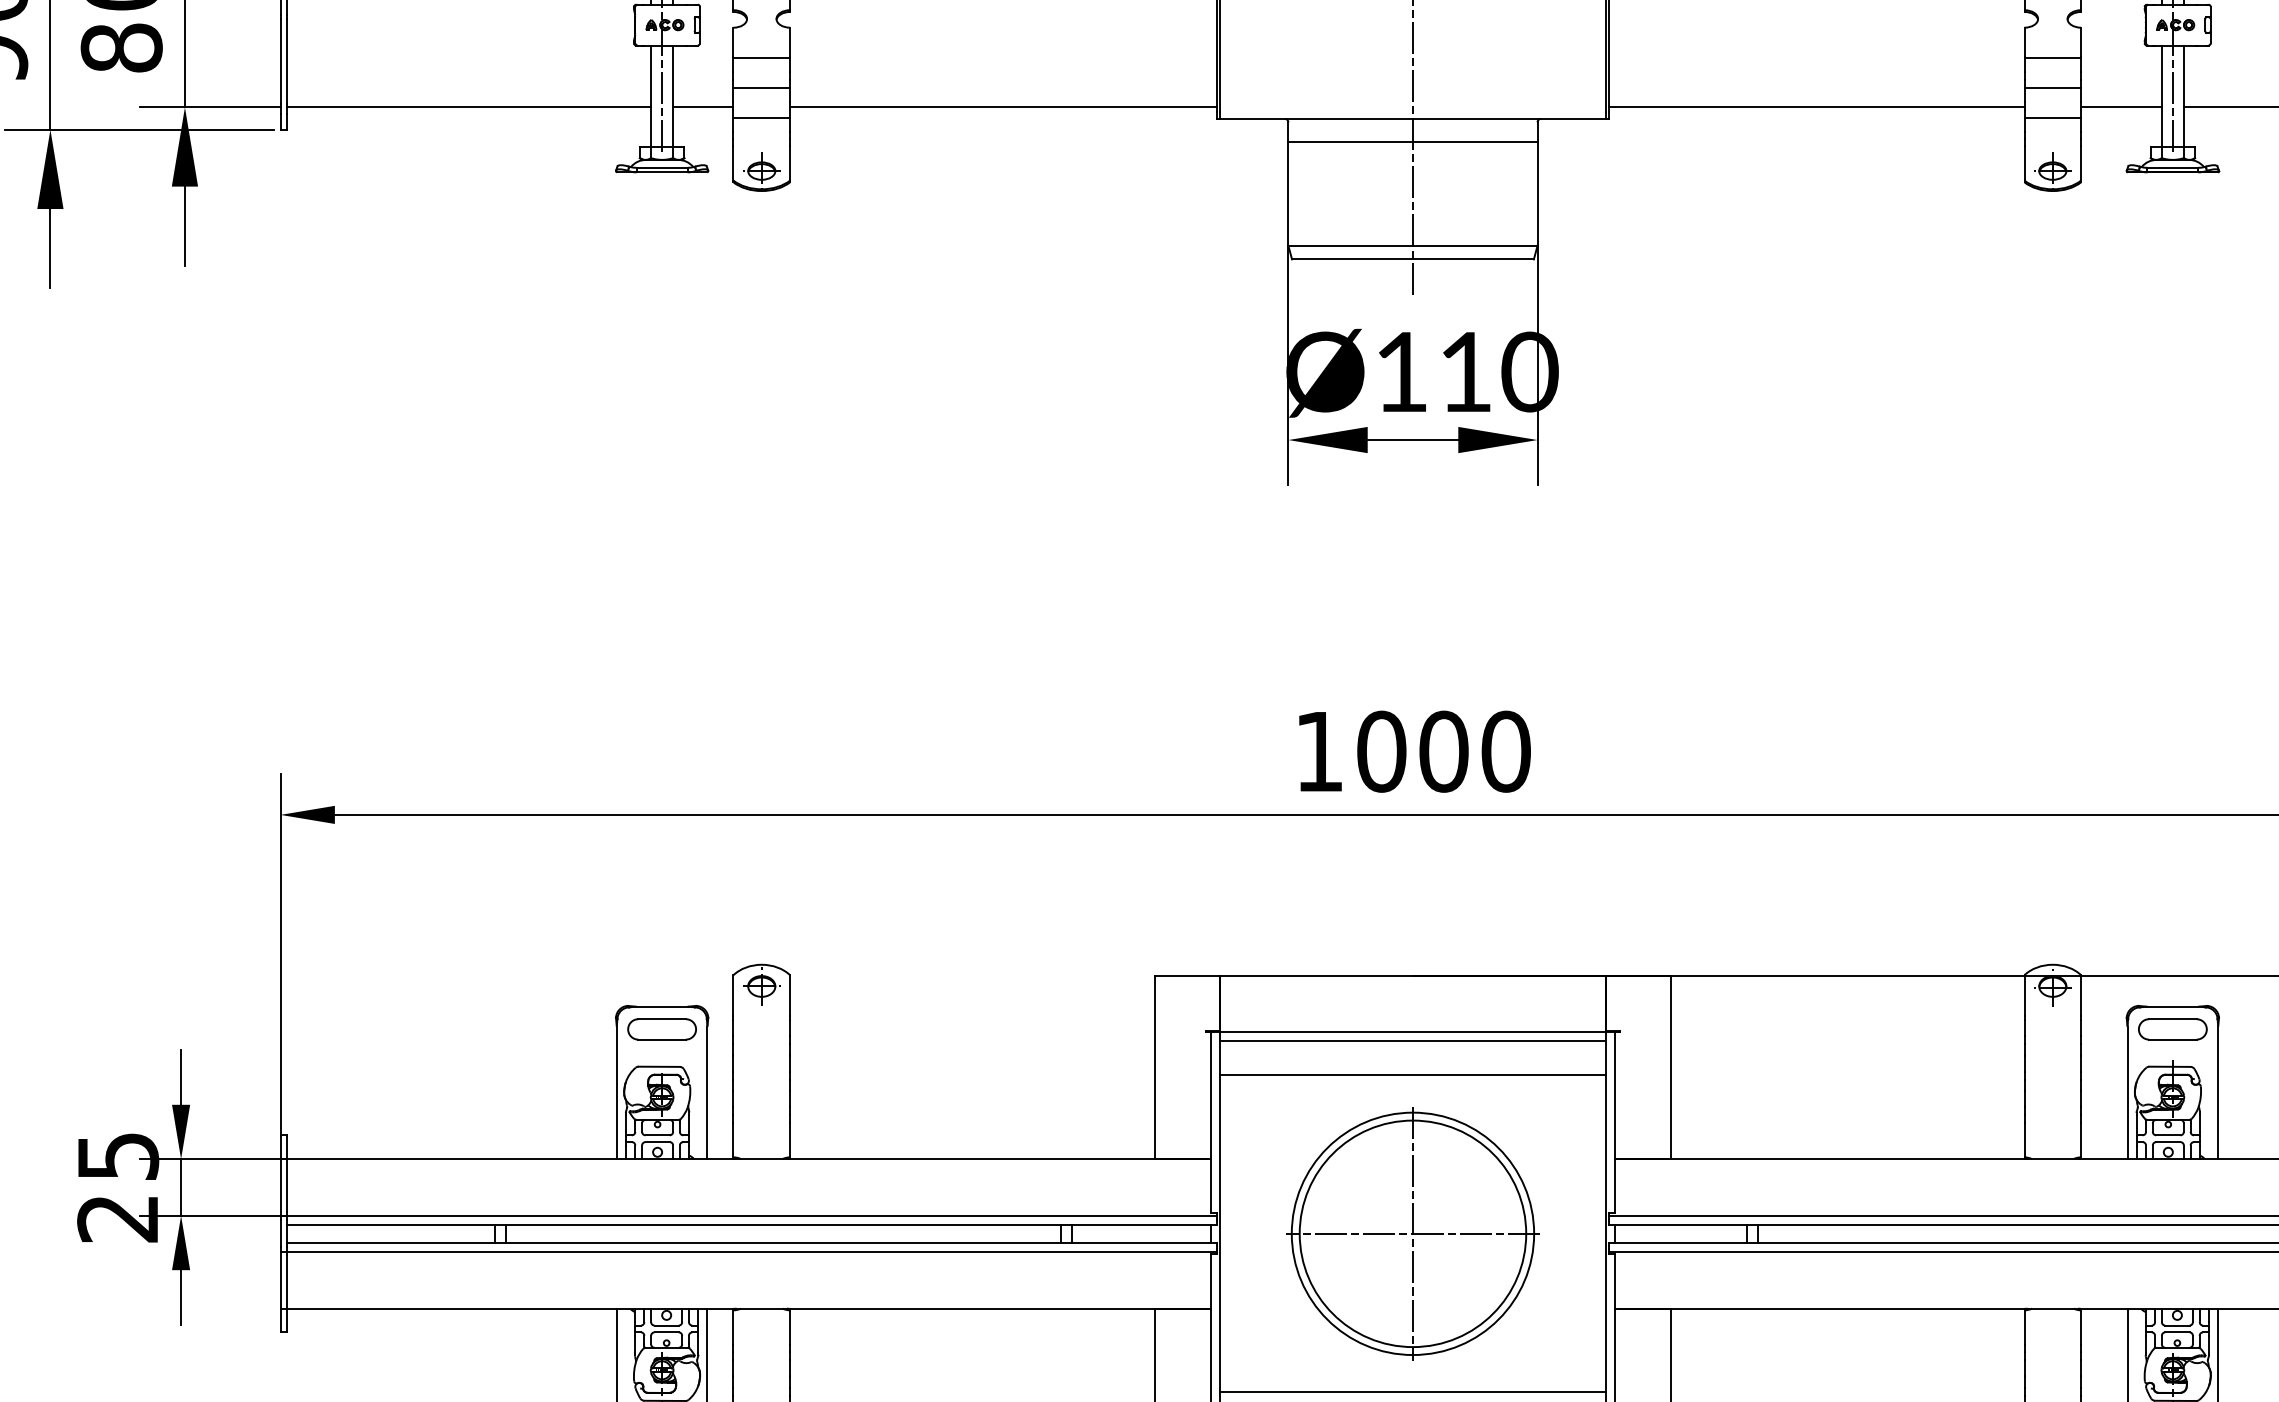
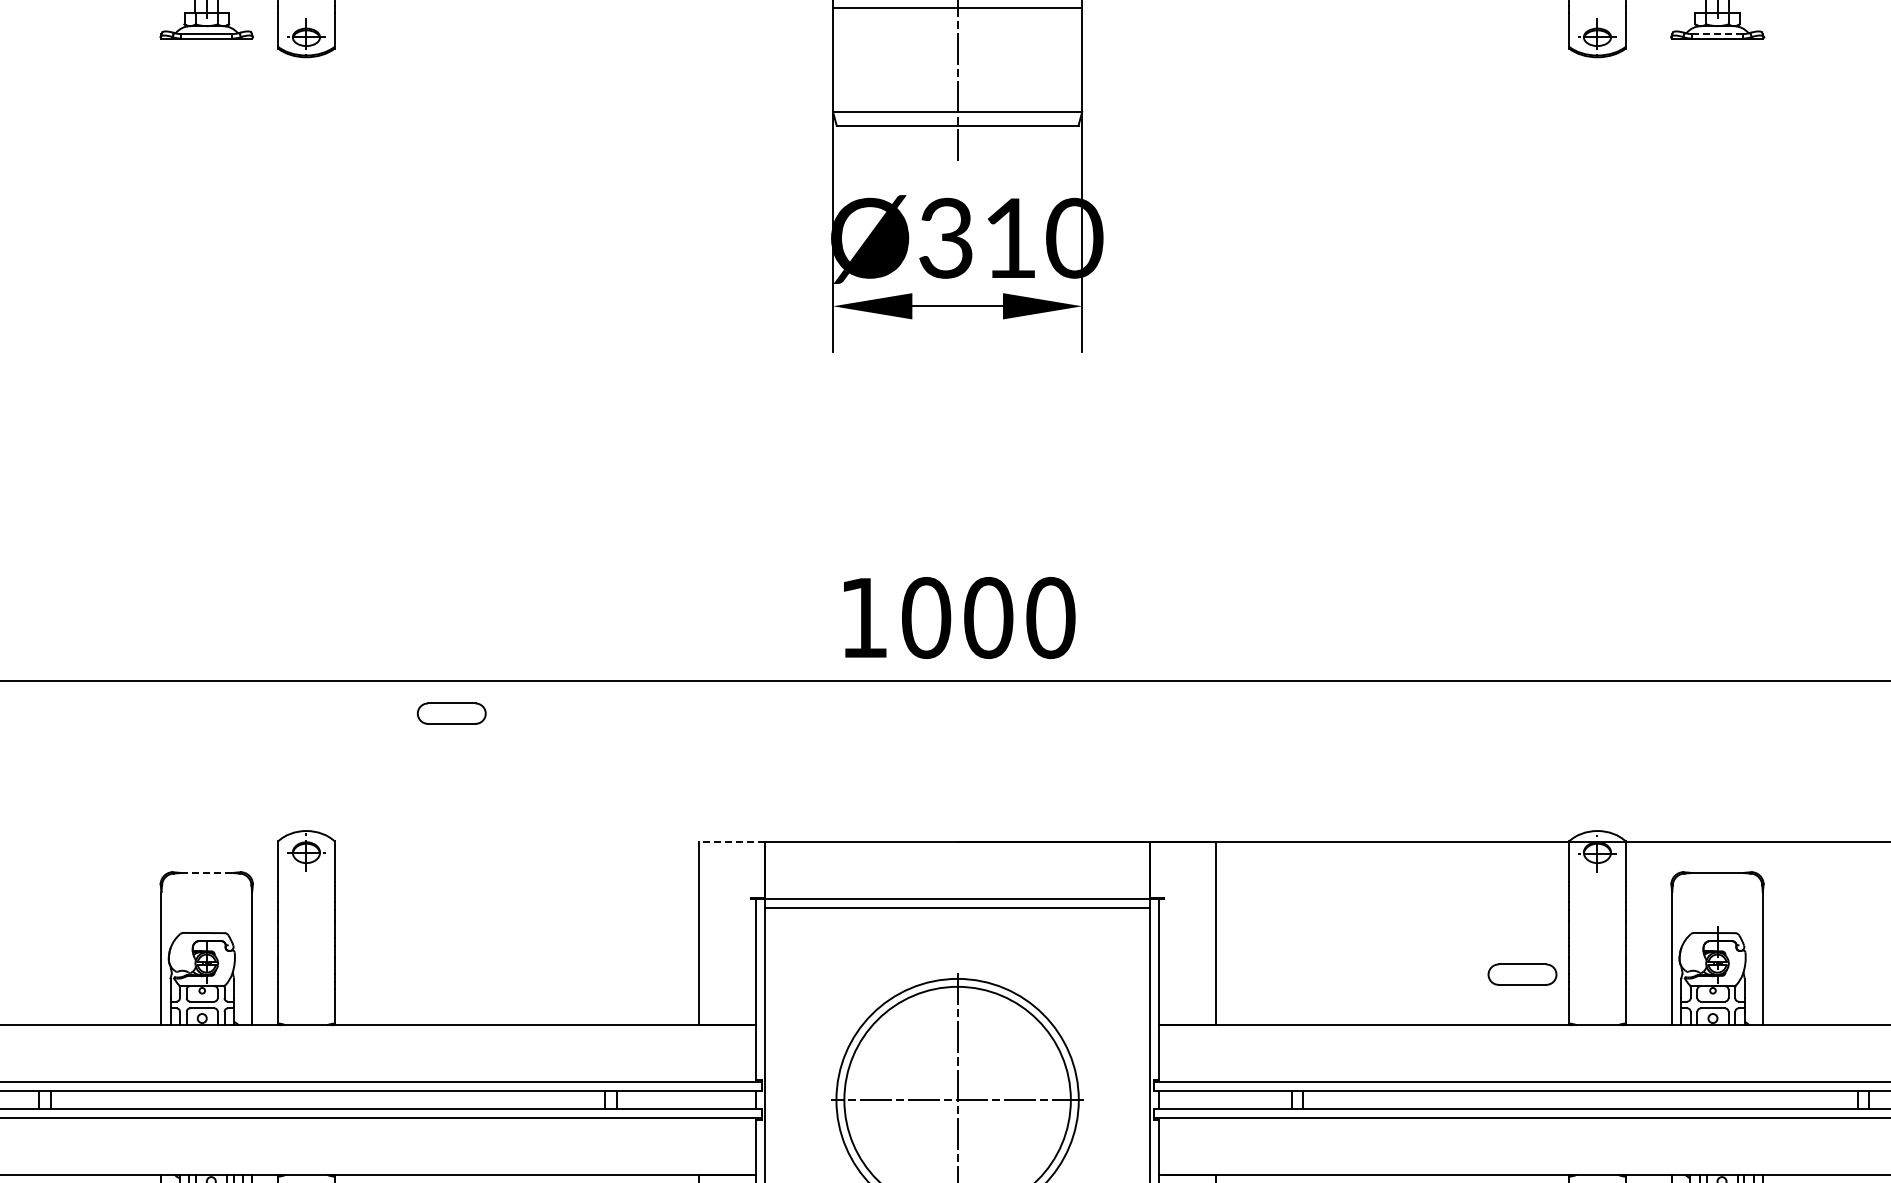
line: (2172, 167) -> (1717, 33), solid -> dashed
text: (1400, 371) -> (945, 237), Ø110 -> Ø310
line: (1187, 975) -> (732, 841), solid -> dashed
line: (662, 1006) -> (207, 872), solid -> dashed
part: (661, 1029) -> (451, 713), moved
part: (2172, 1029) -> (1522, 974), moved
line: (1412, 1075) -> (957, 941), removed

